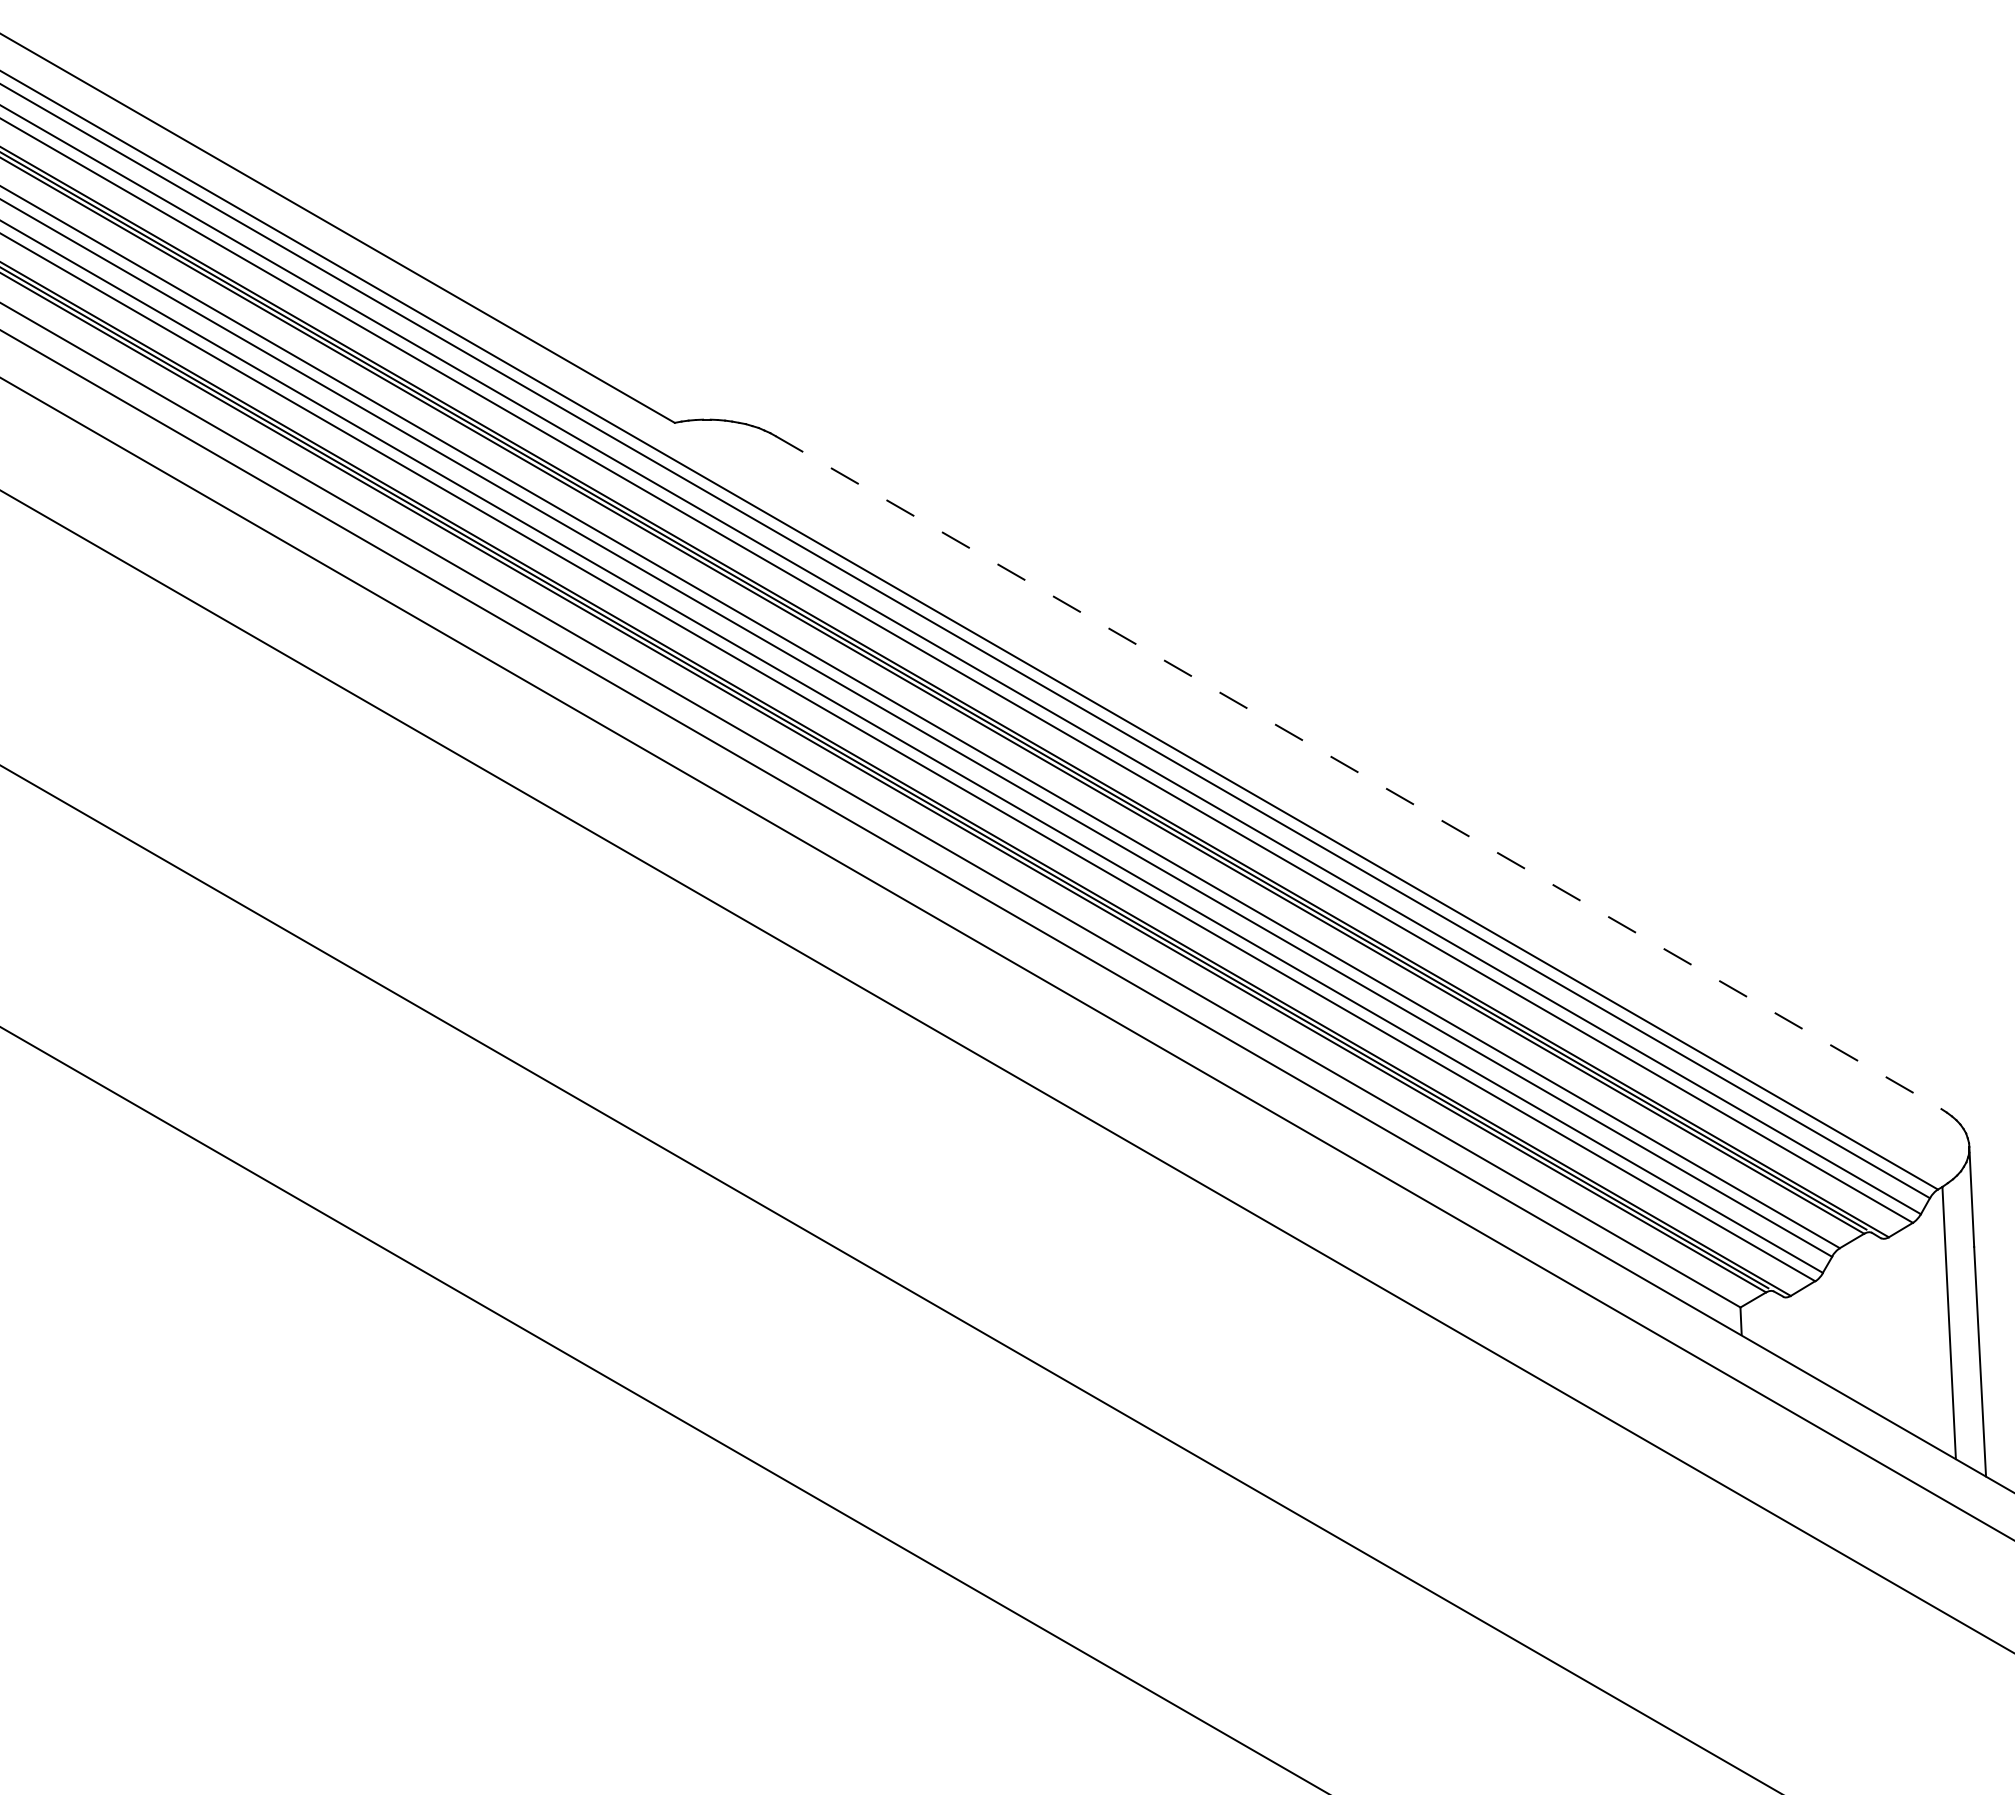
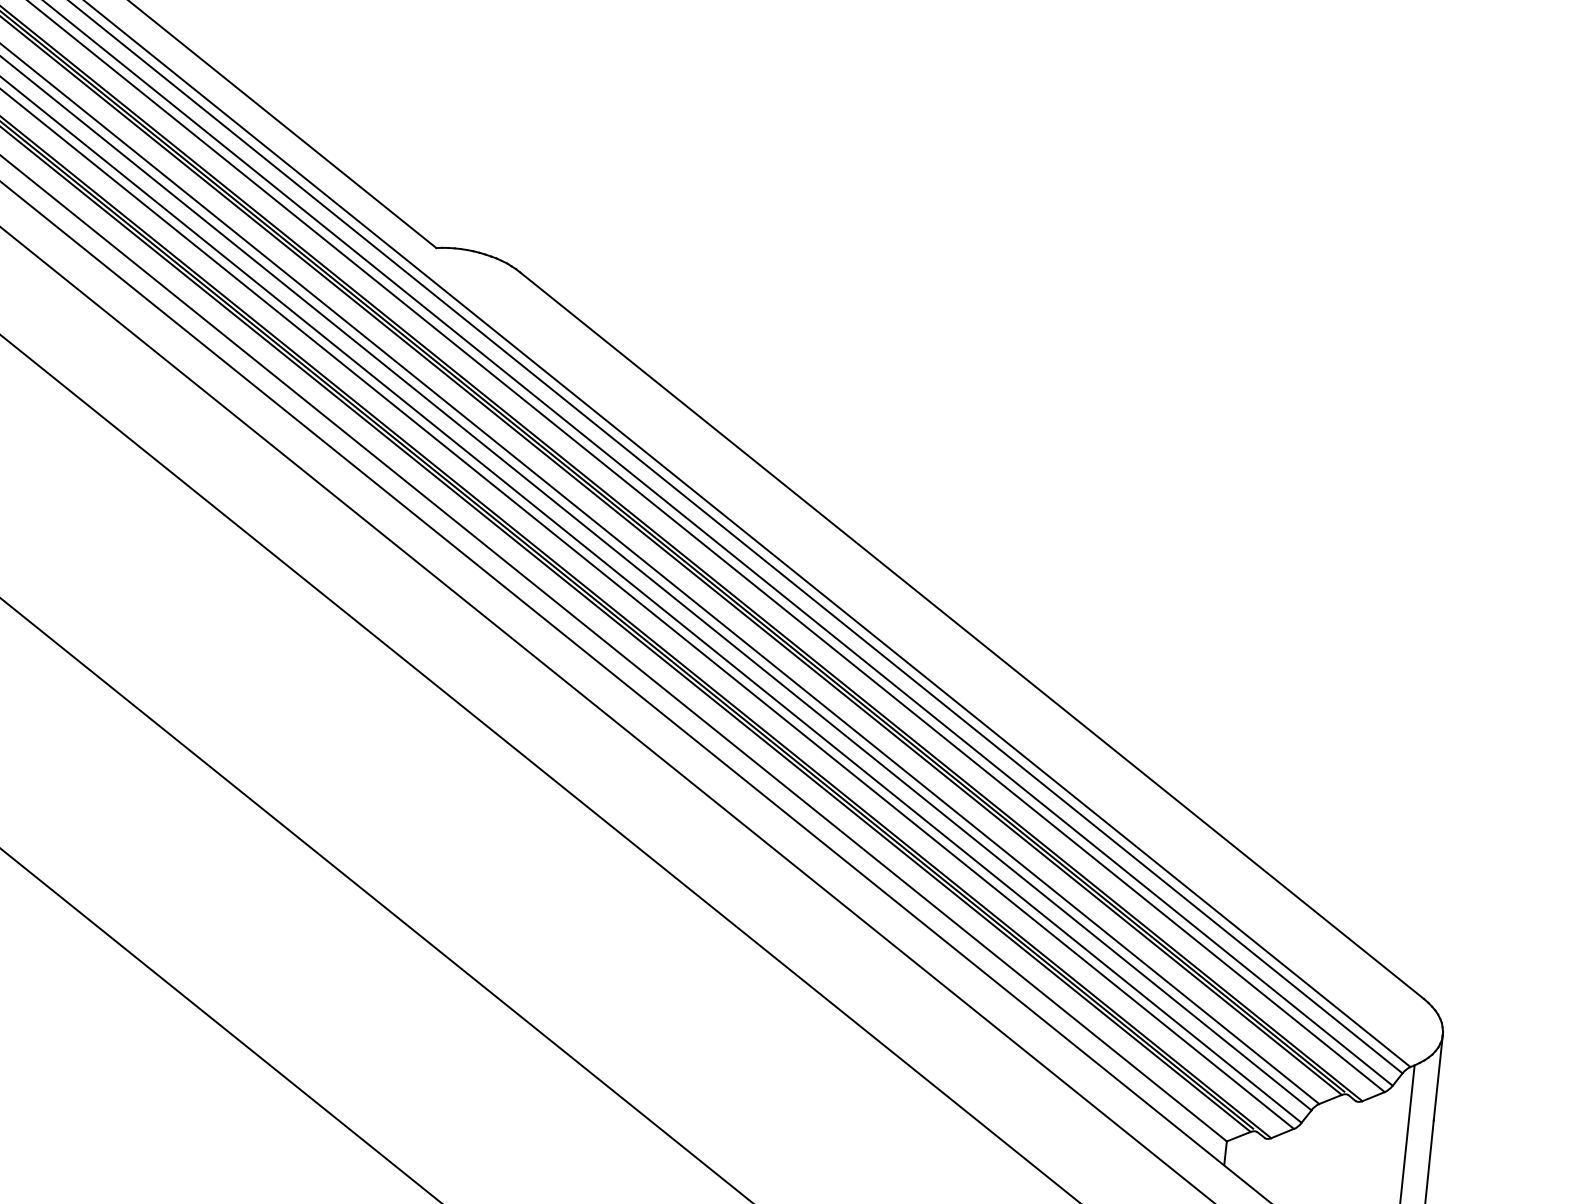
line: (1358, 772) -> (972, 635), dashed -> solid

